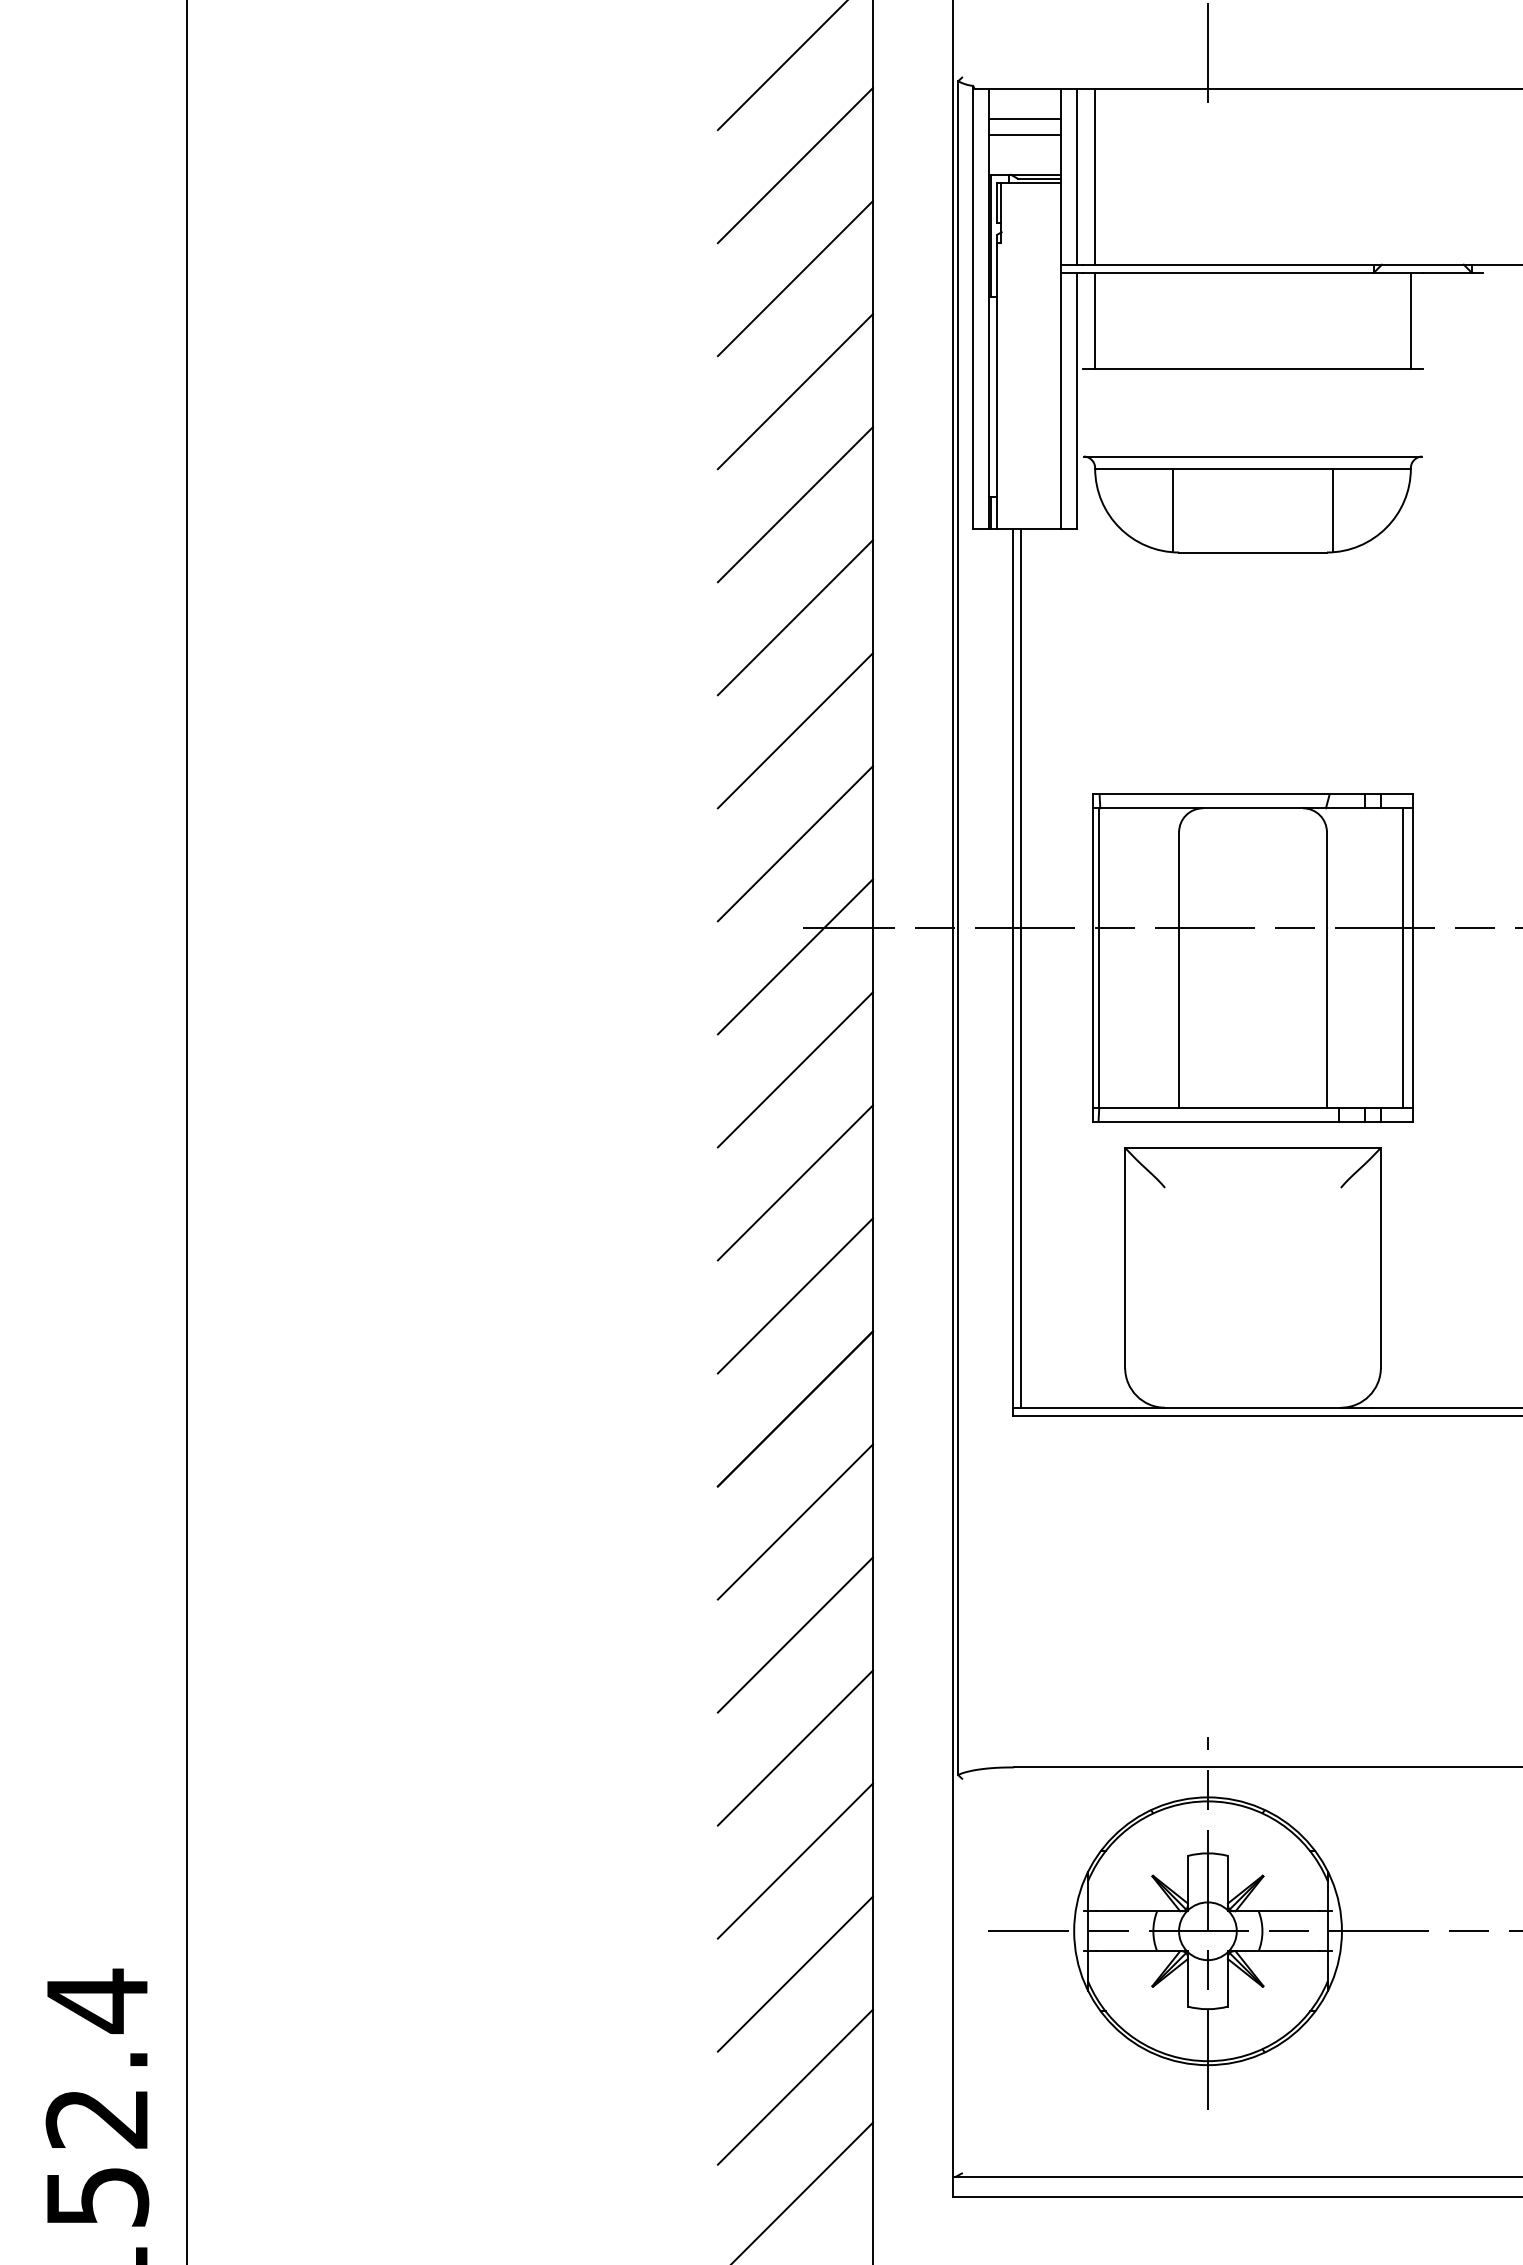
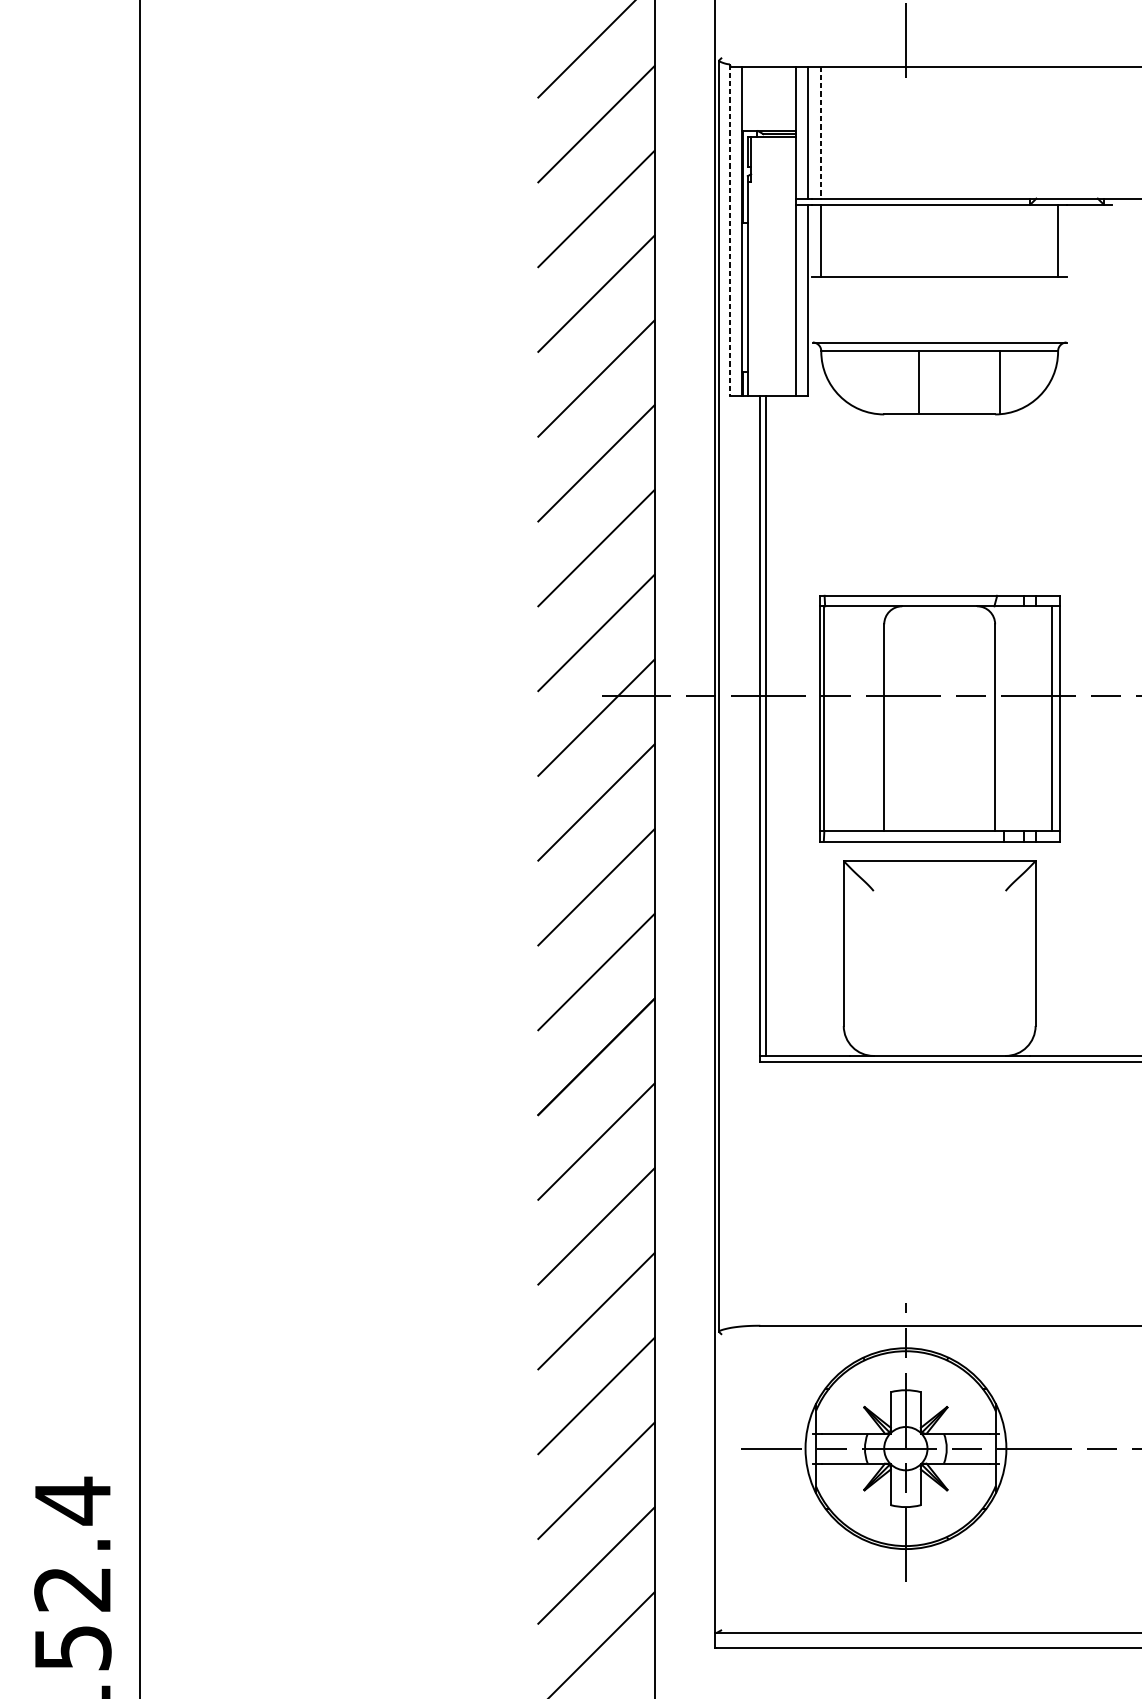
line: (1025, 118) -> (769, 88), removed
line: (1025, 134) -> (769, 100), removed
line: (1095, 176) -> (821, 132), solid -> dashed
line: (973, 307) -> (730, 230), solid -> dashed
line: (1173, 509) -> (919, 382), moved

